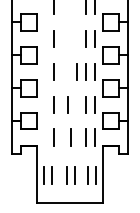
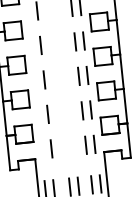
line: (76, 71) -> (68, 77), removed
line: (67, 104) -> (62, 112), removed
line: (70, 137) -> (69, 146), removed

